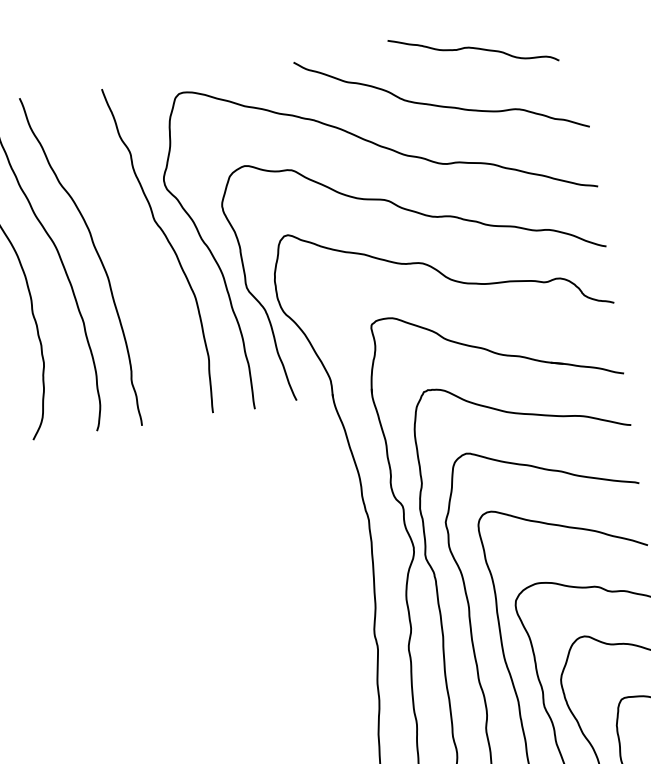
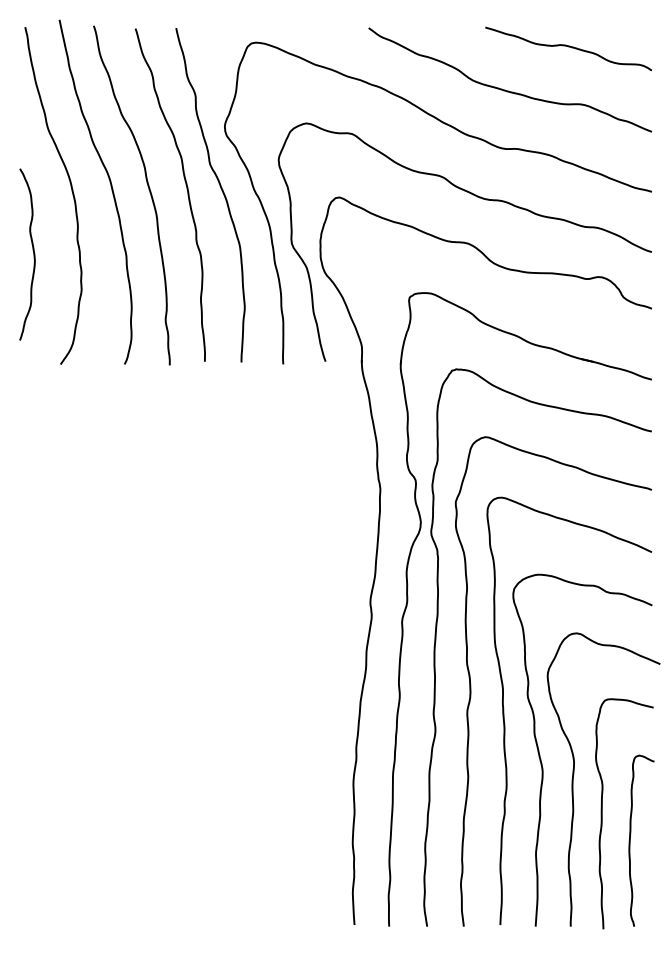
curve: (473, 49) -> (568, 47), moved
curve: (134, 248) -> (186, 189), added

